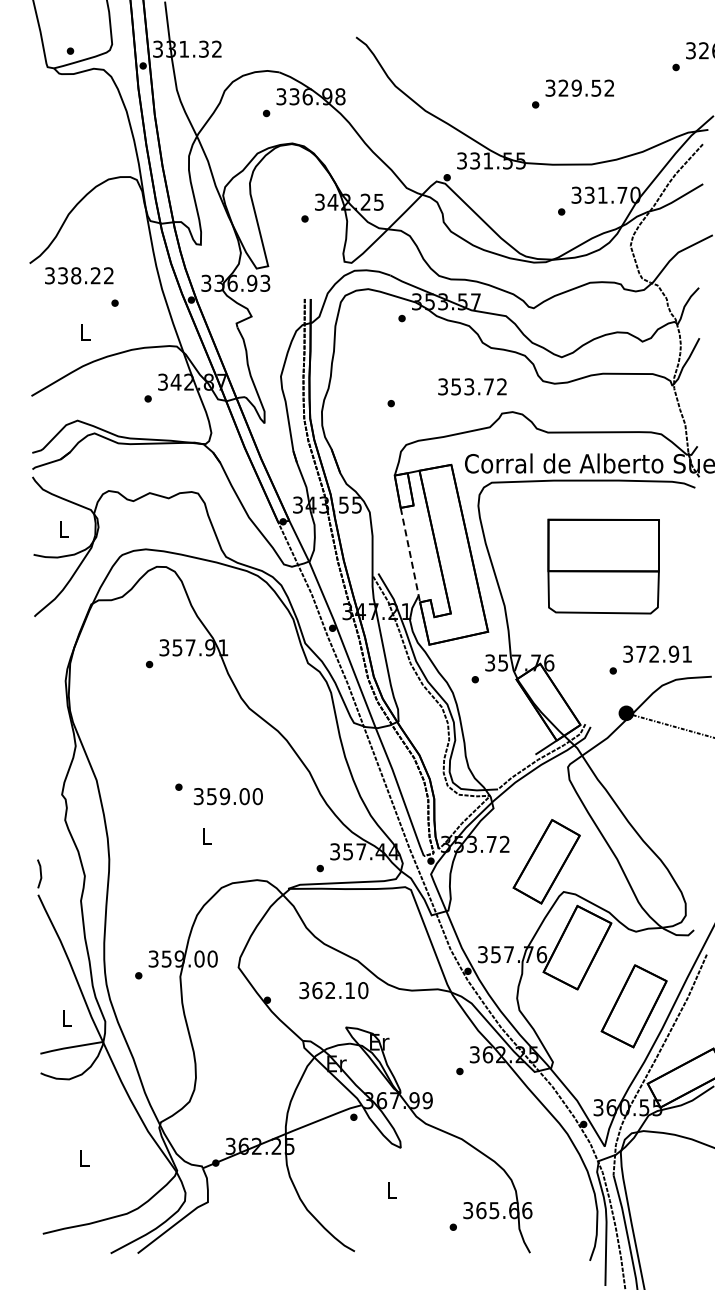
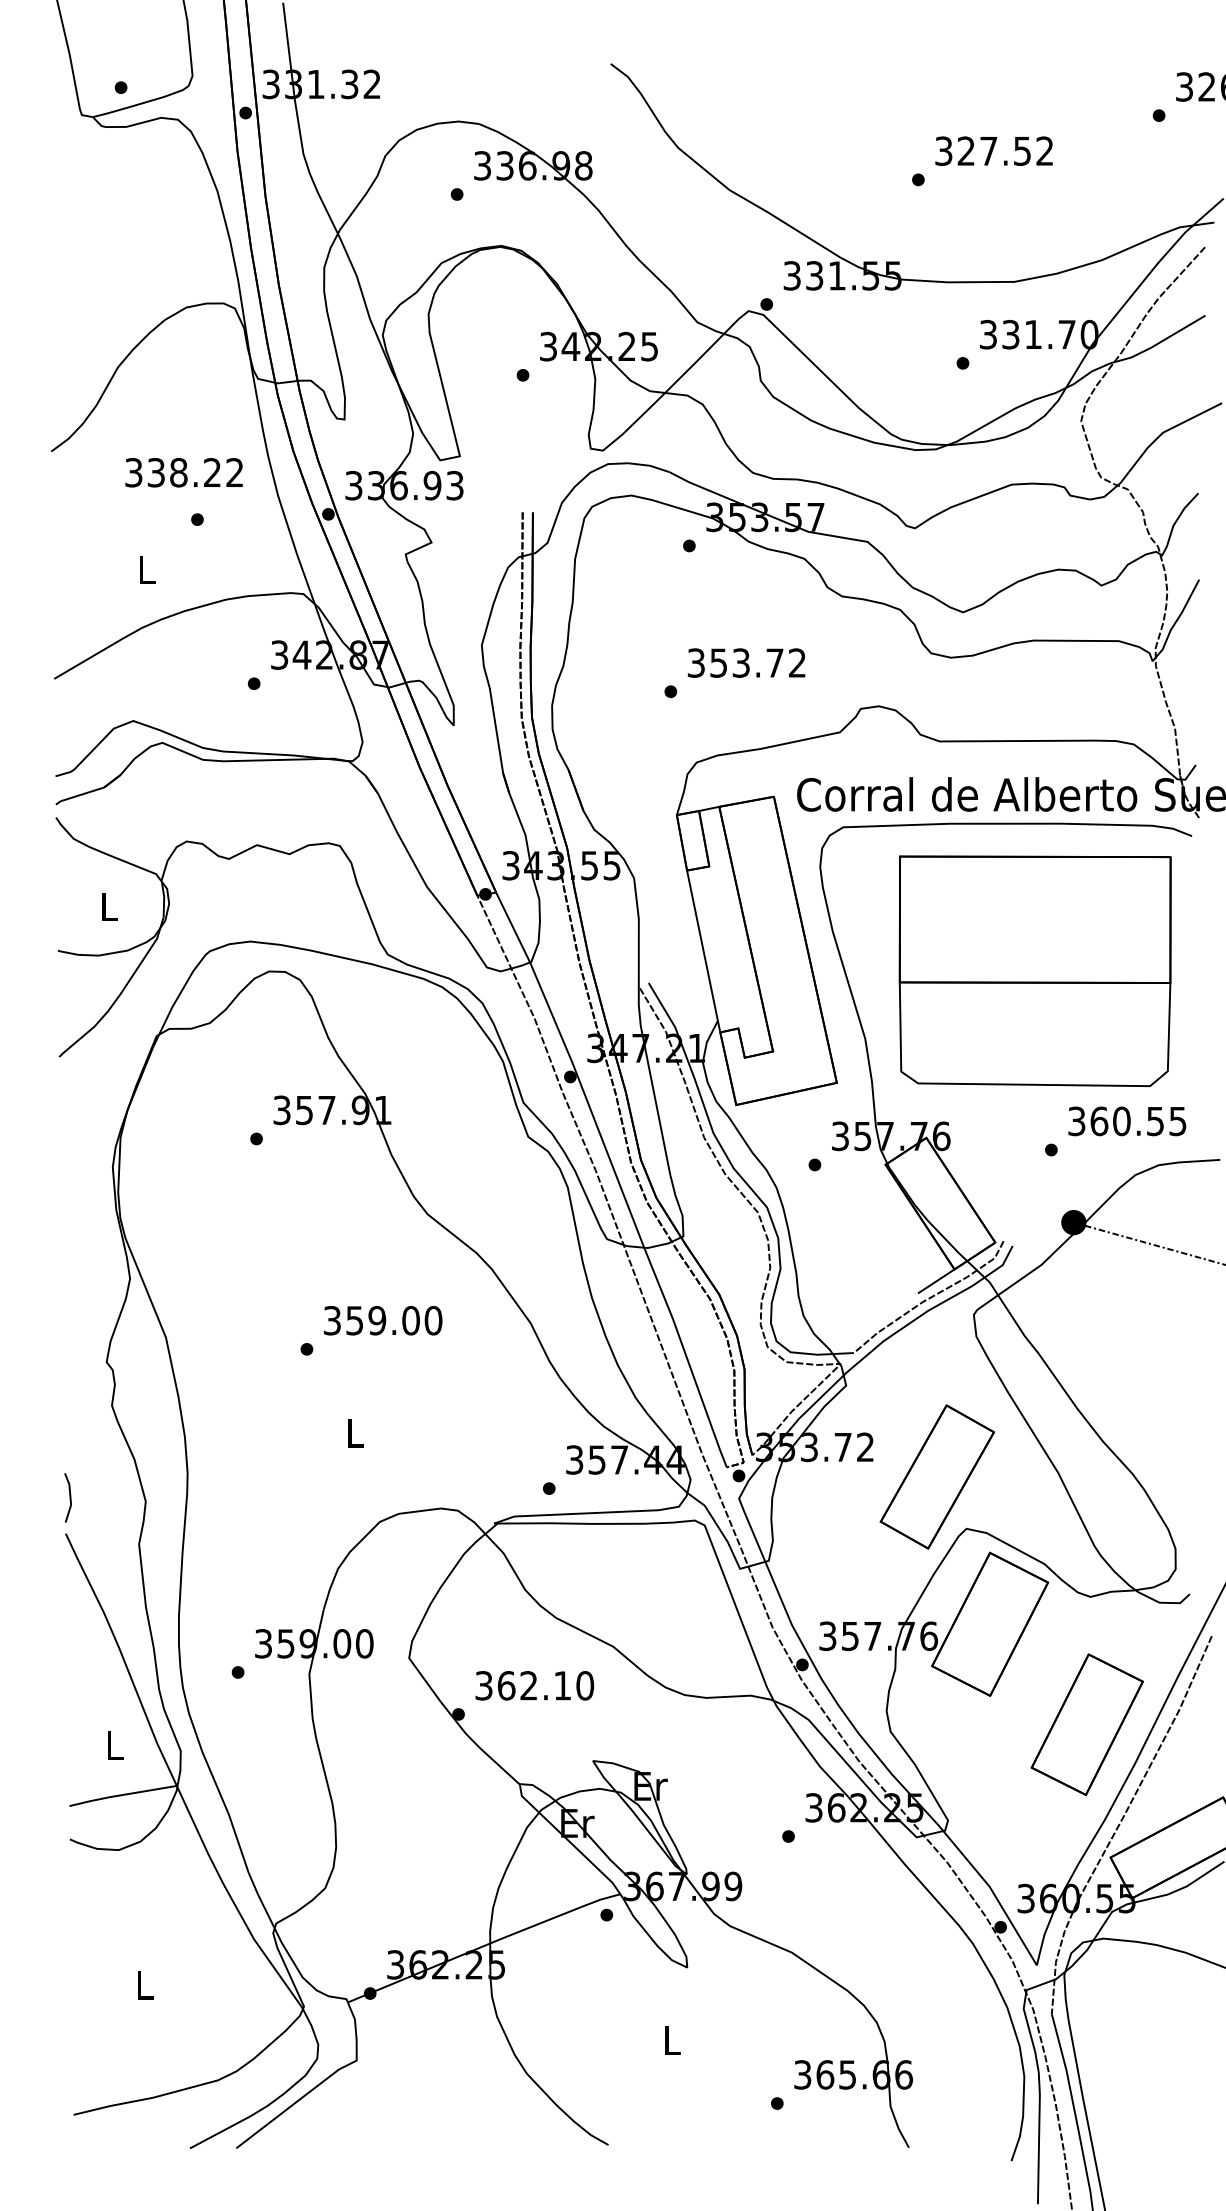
text: (576, 87) -> (988, 149), 329.52 -> 327.52
text: (79, 275) -> (184, 472), moved
text: (472, 386) -> (746, 662), moved
line: (410, 555) -> (703, 952), dashed -> solid
part: (603, 566) -> (1034, 970), size x1.43
text: (663, 653) -> (1137, 1120), 372.91 -> 360.55
text: (227, 796) -> (381, 1320), moved
text: (333, 990) -> (534, 1685), moved

